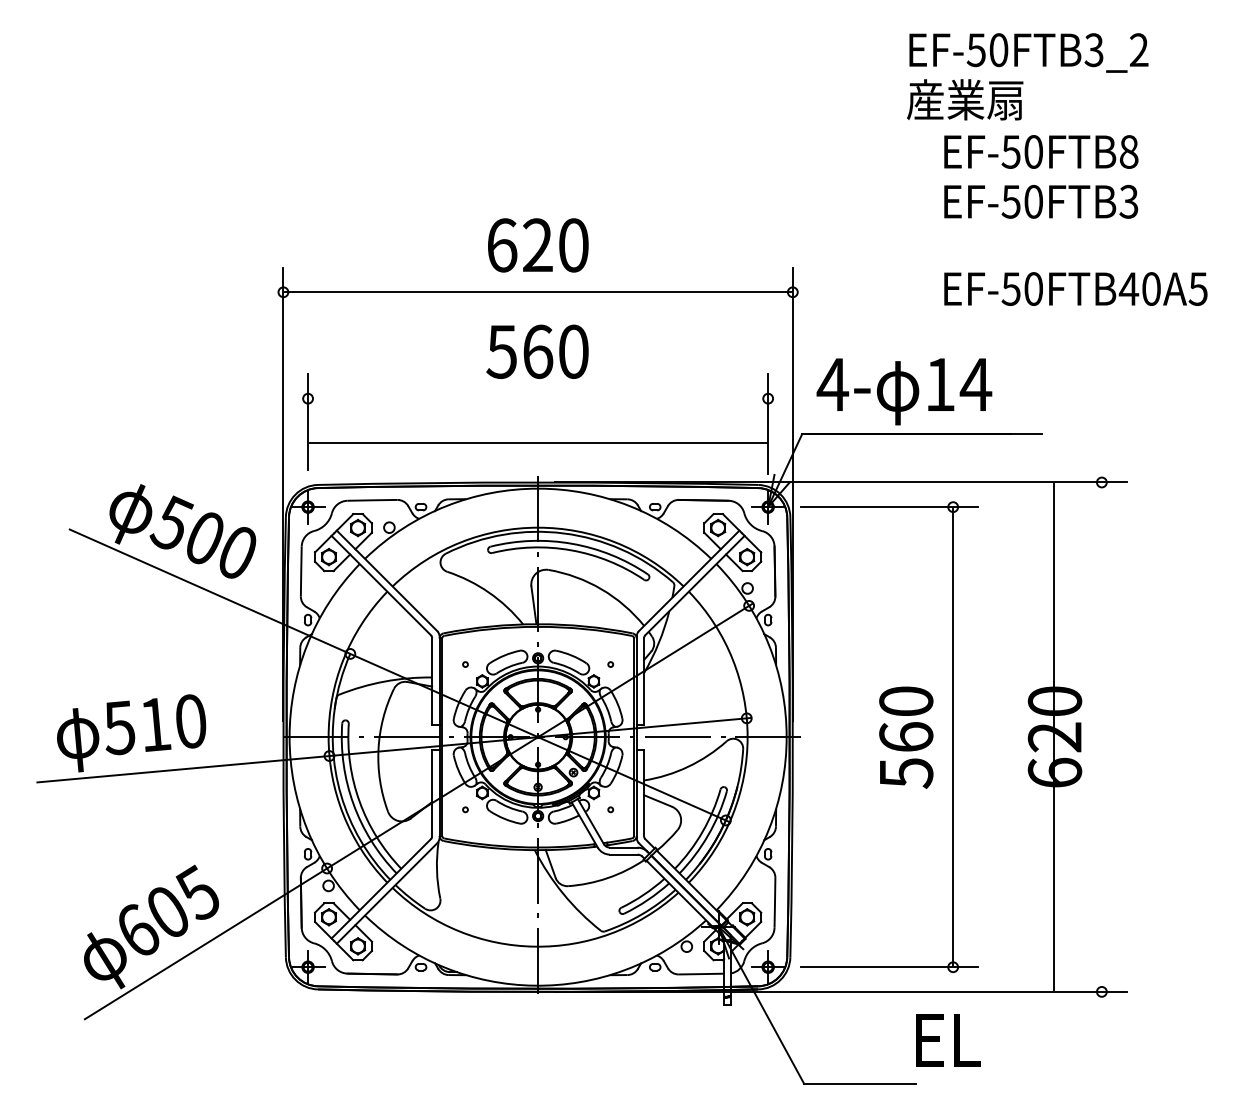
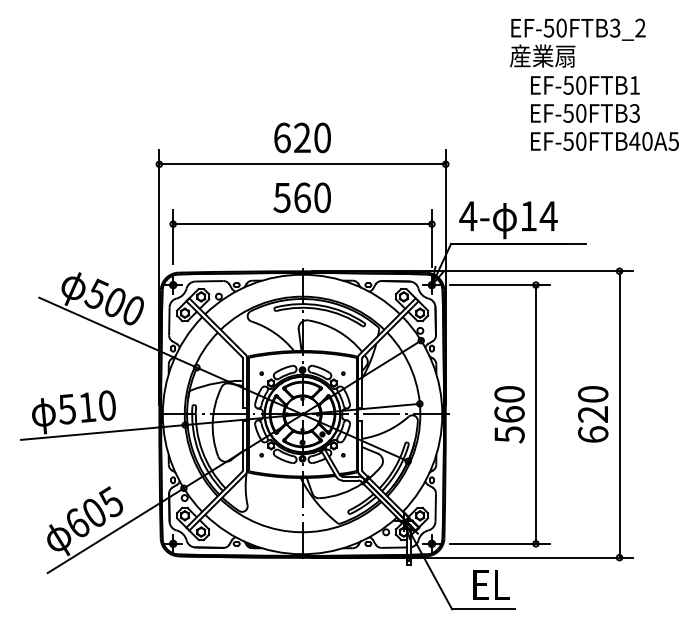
text: (1128, 152) -> (634, 85), EF-50FTB8 -> EF-50FTB1
text: (1075, 289) -> (604, 141), moved
line: (538, 443) -> (302, 224), moved
line: (1053, 737) -> (619, 414), moved
text: (948, 1039) -> (491, 584), moved

